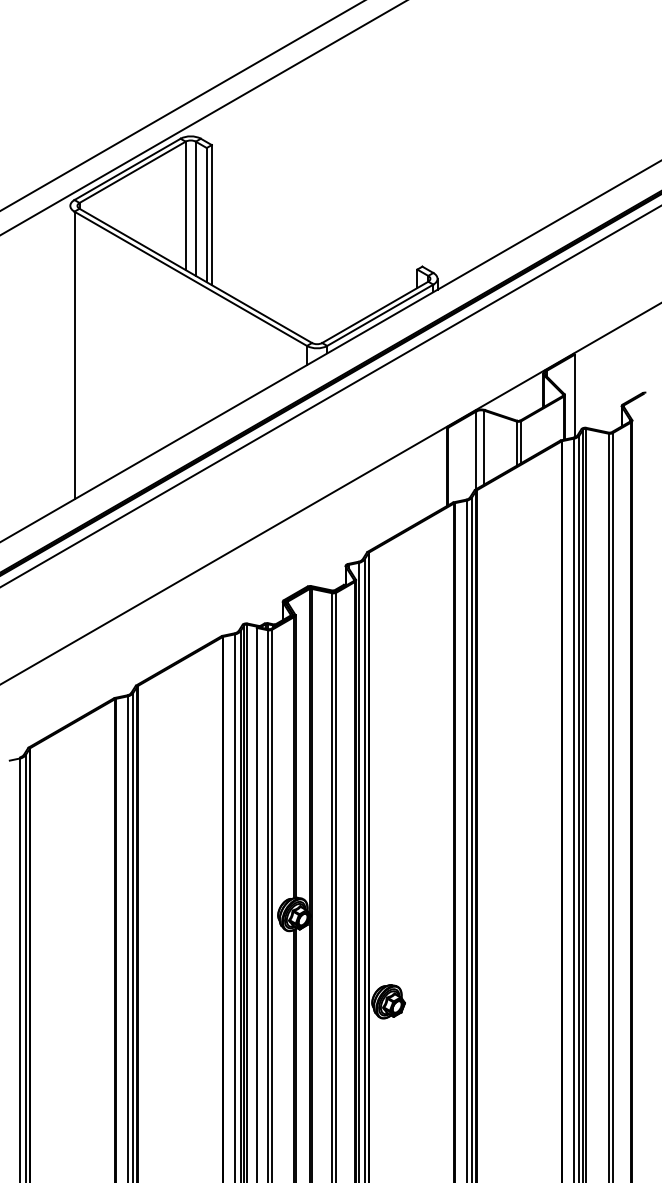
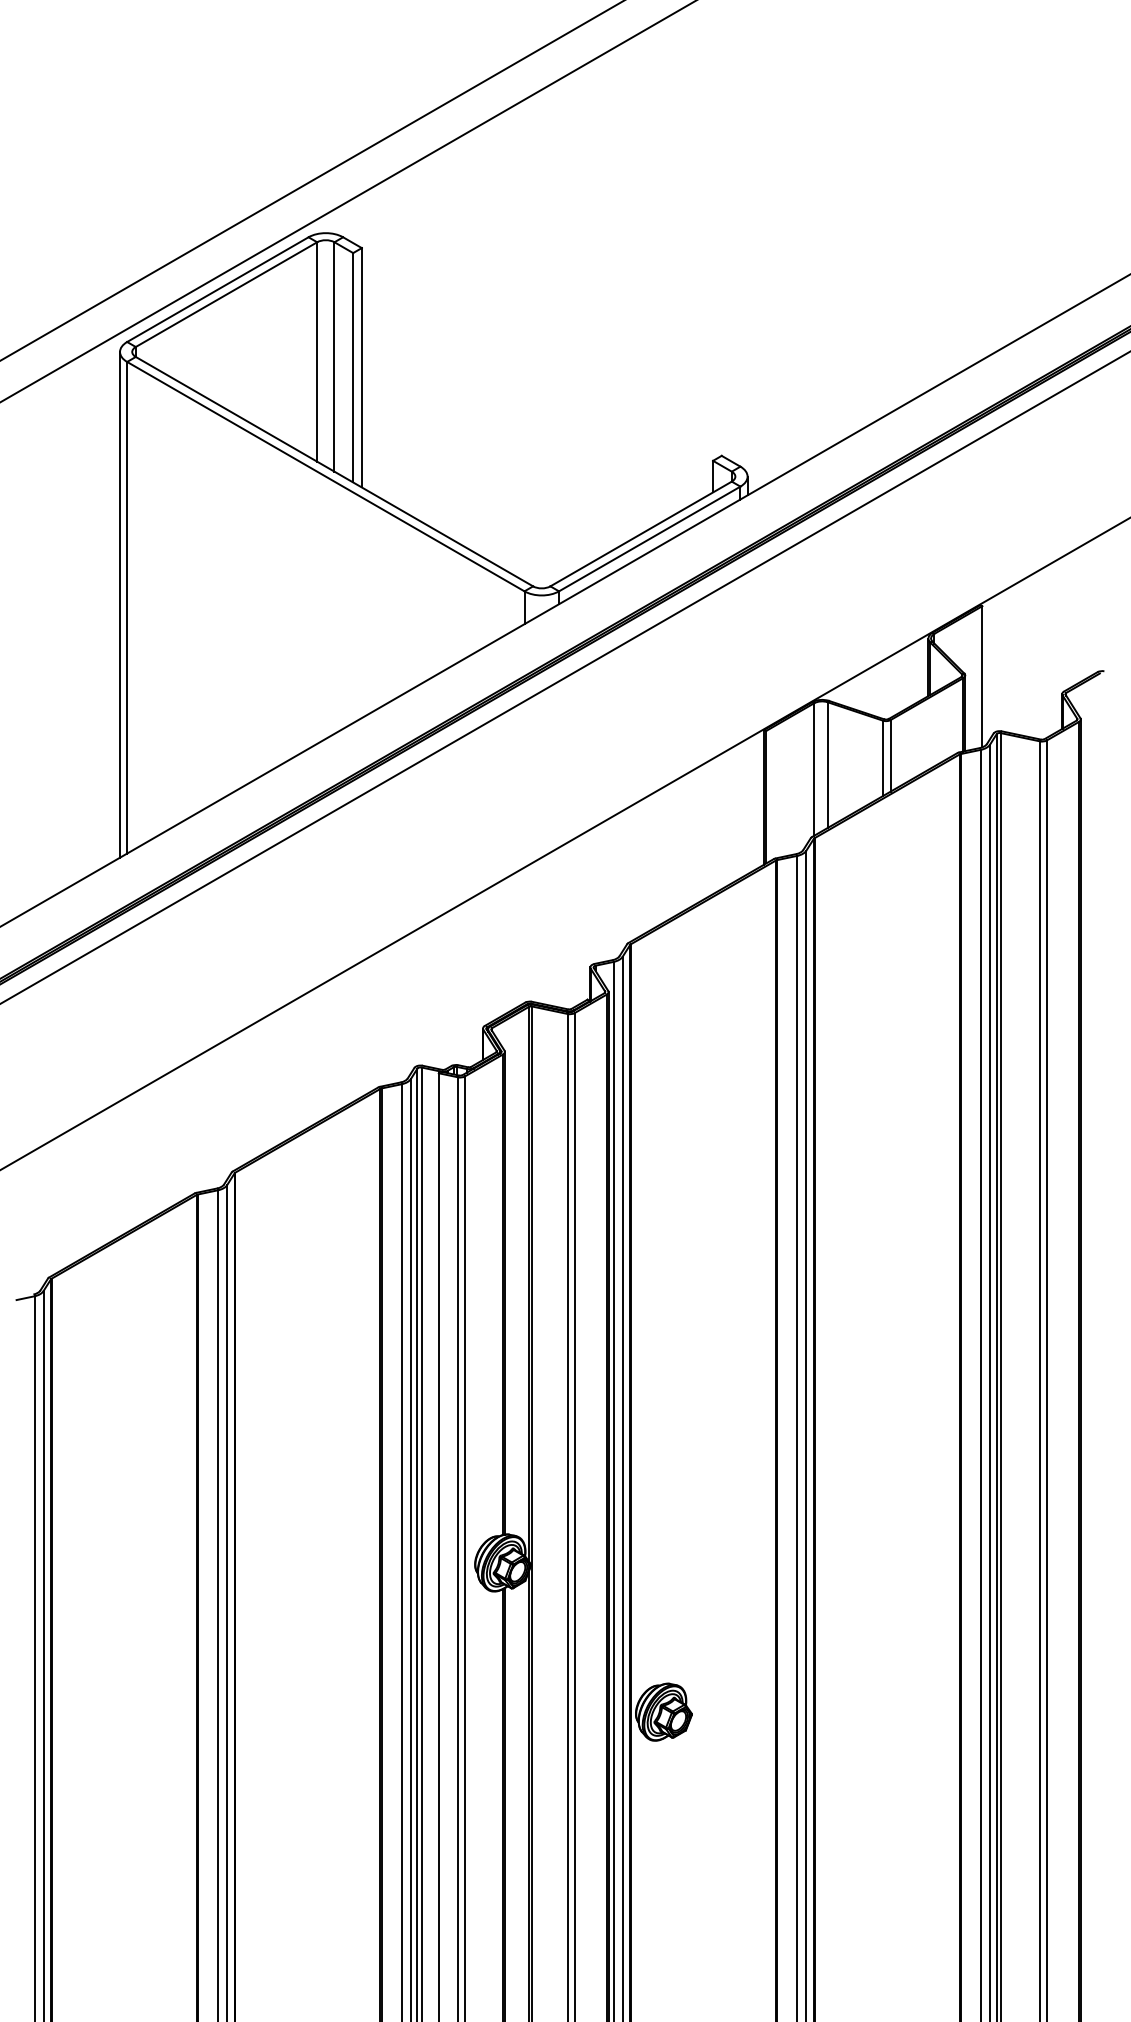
line: (70, 353) -> (120, 604), added

